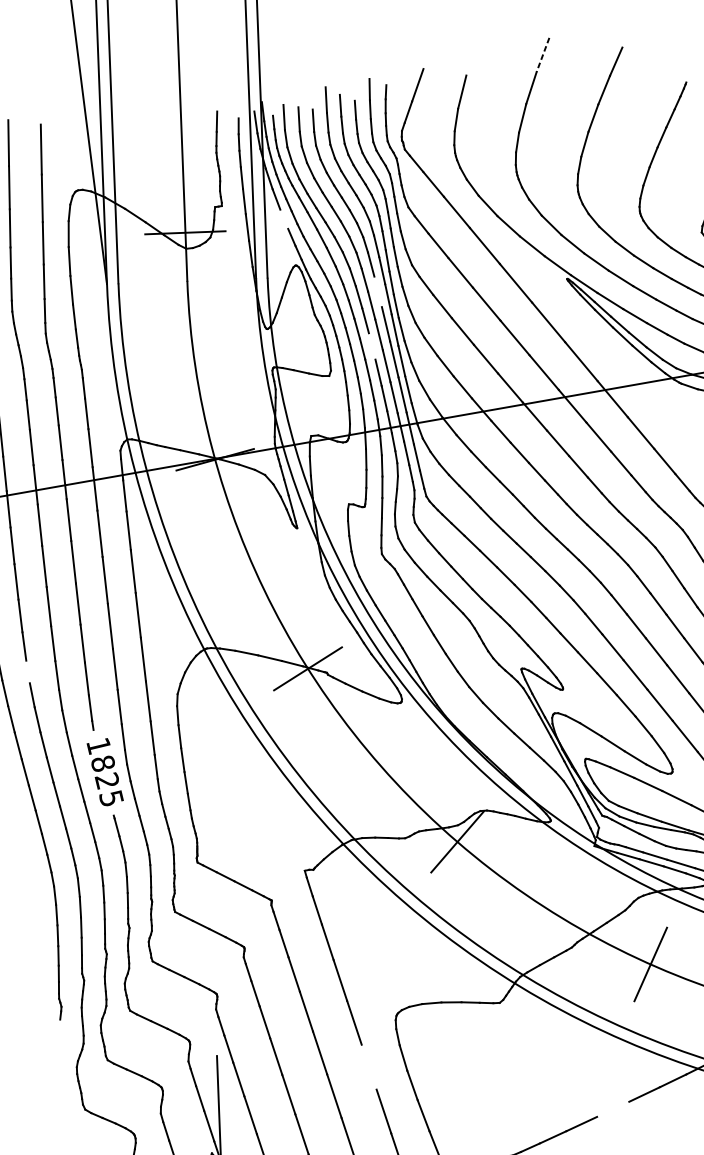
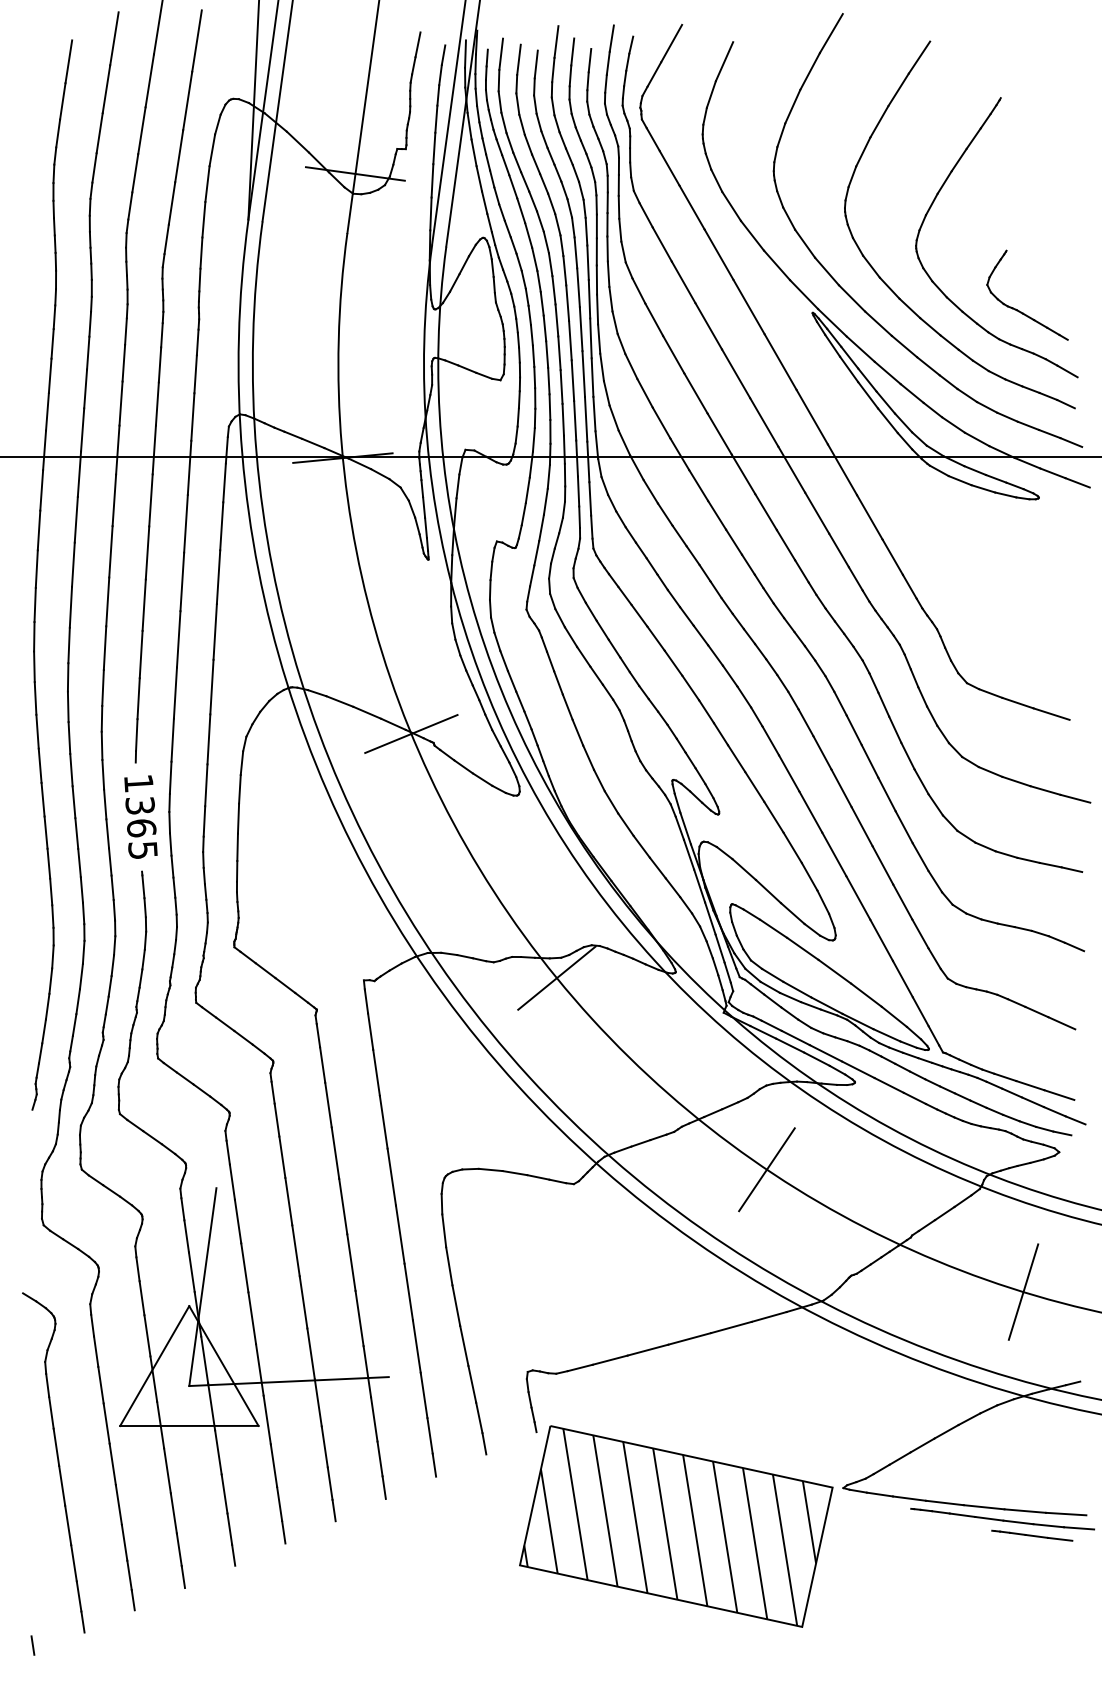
line: (543, 54) -> (831, 33), dashed -> solid
line: (284, 219) -> (479, 178), added
line: (378, 291) -> (578, 287), added
line: (372, 346) -> (559, 353), added
line: (27, 672) -> (67, 677), added
text: (105, 772) -> (140, 817), 1825 -> 1365
line: (368, 1067) -> (399, 1234), added
line: (612, 1109) -> (689, 1338), added

